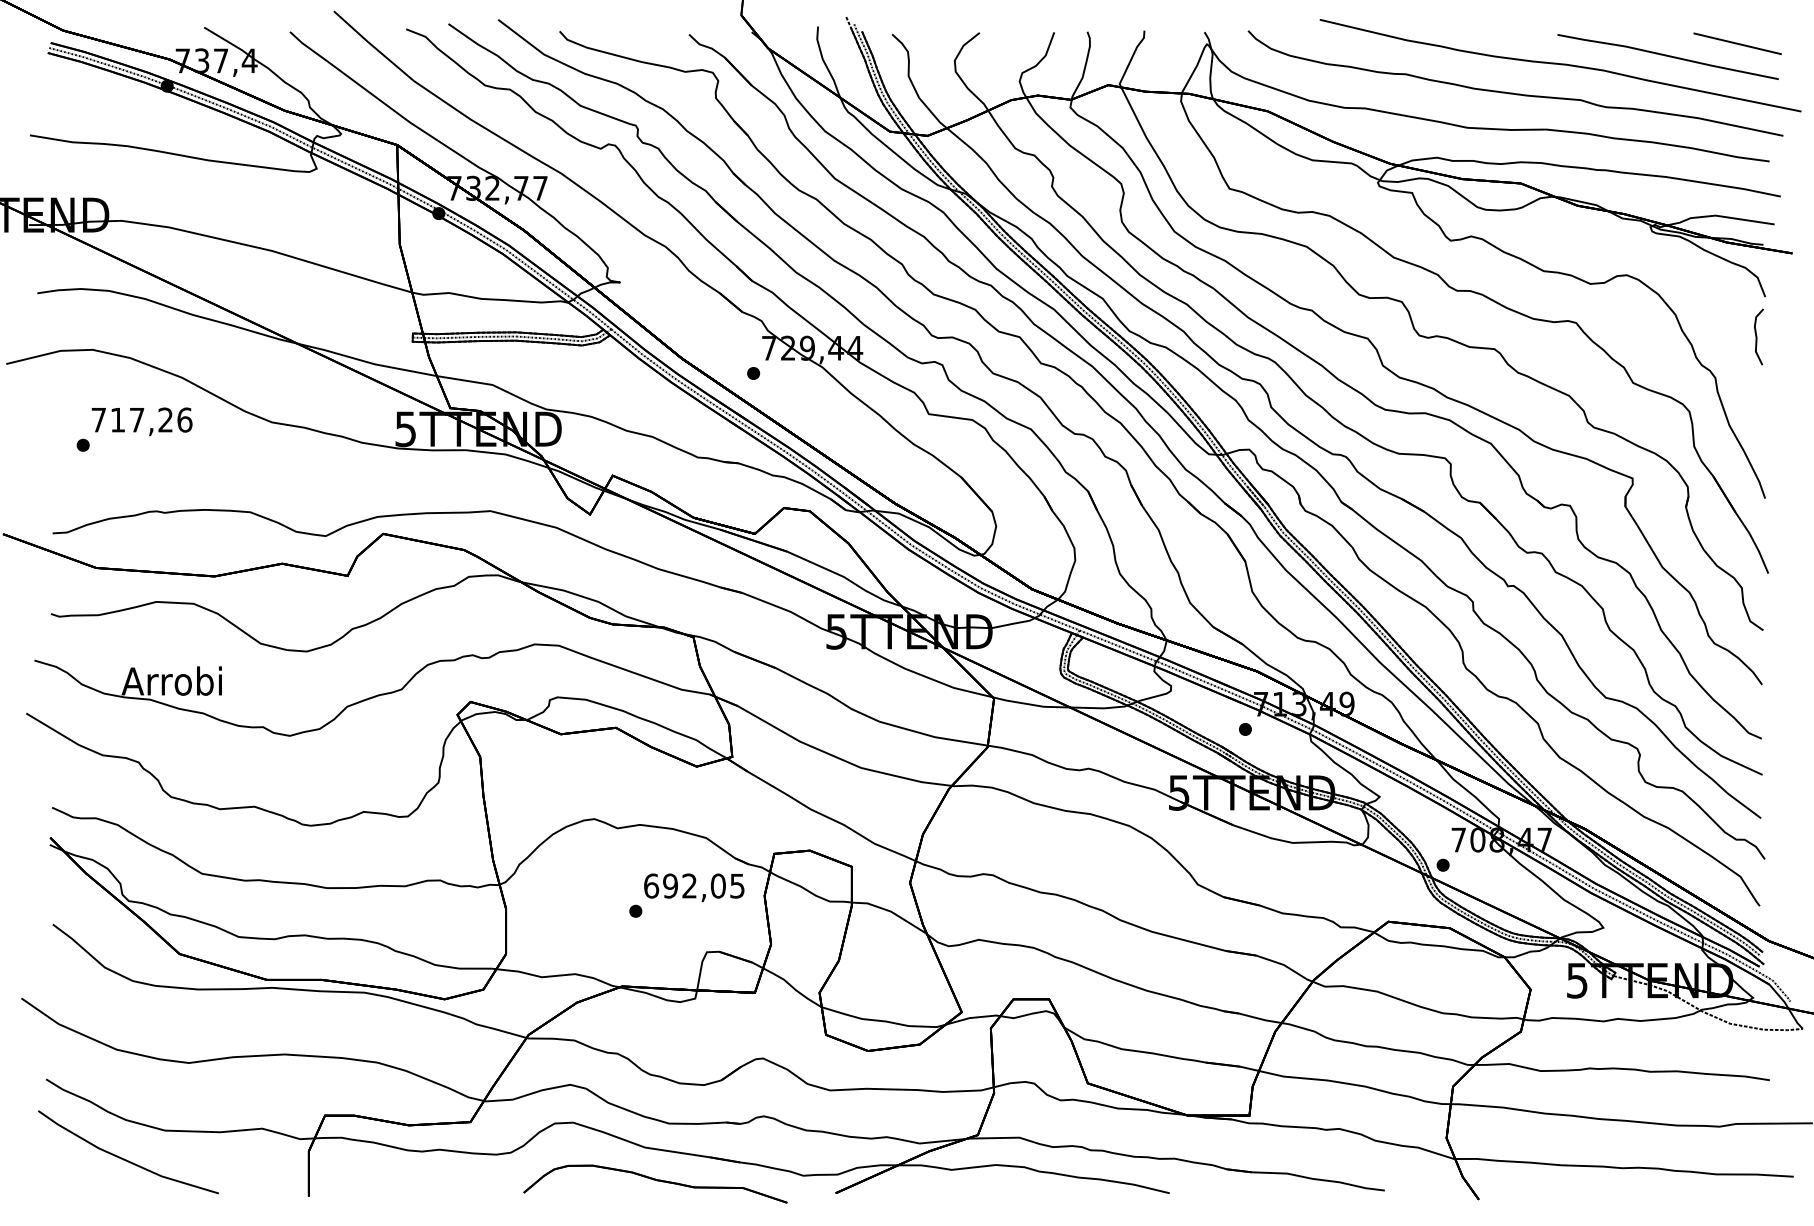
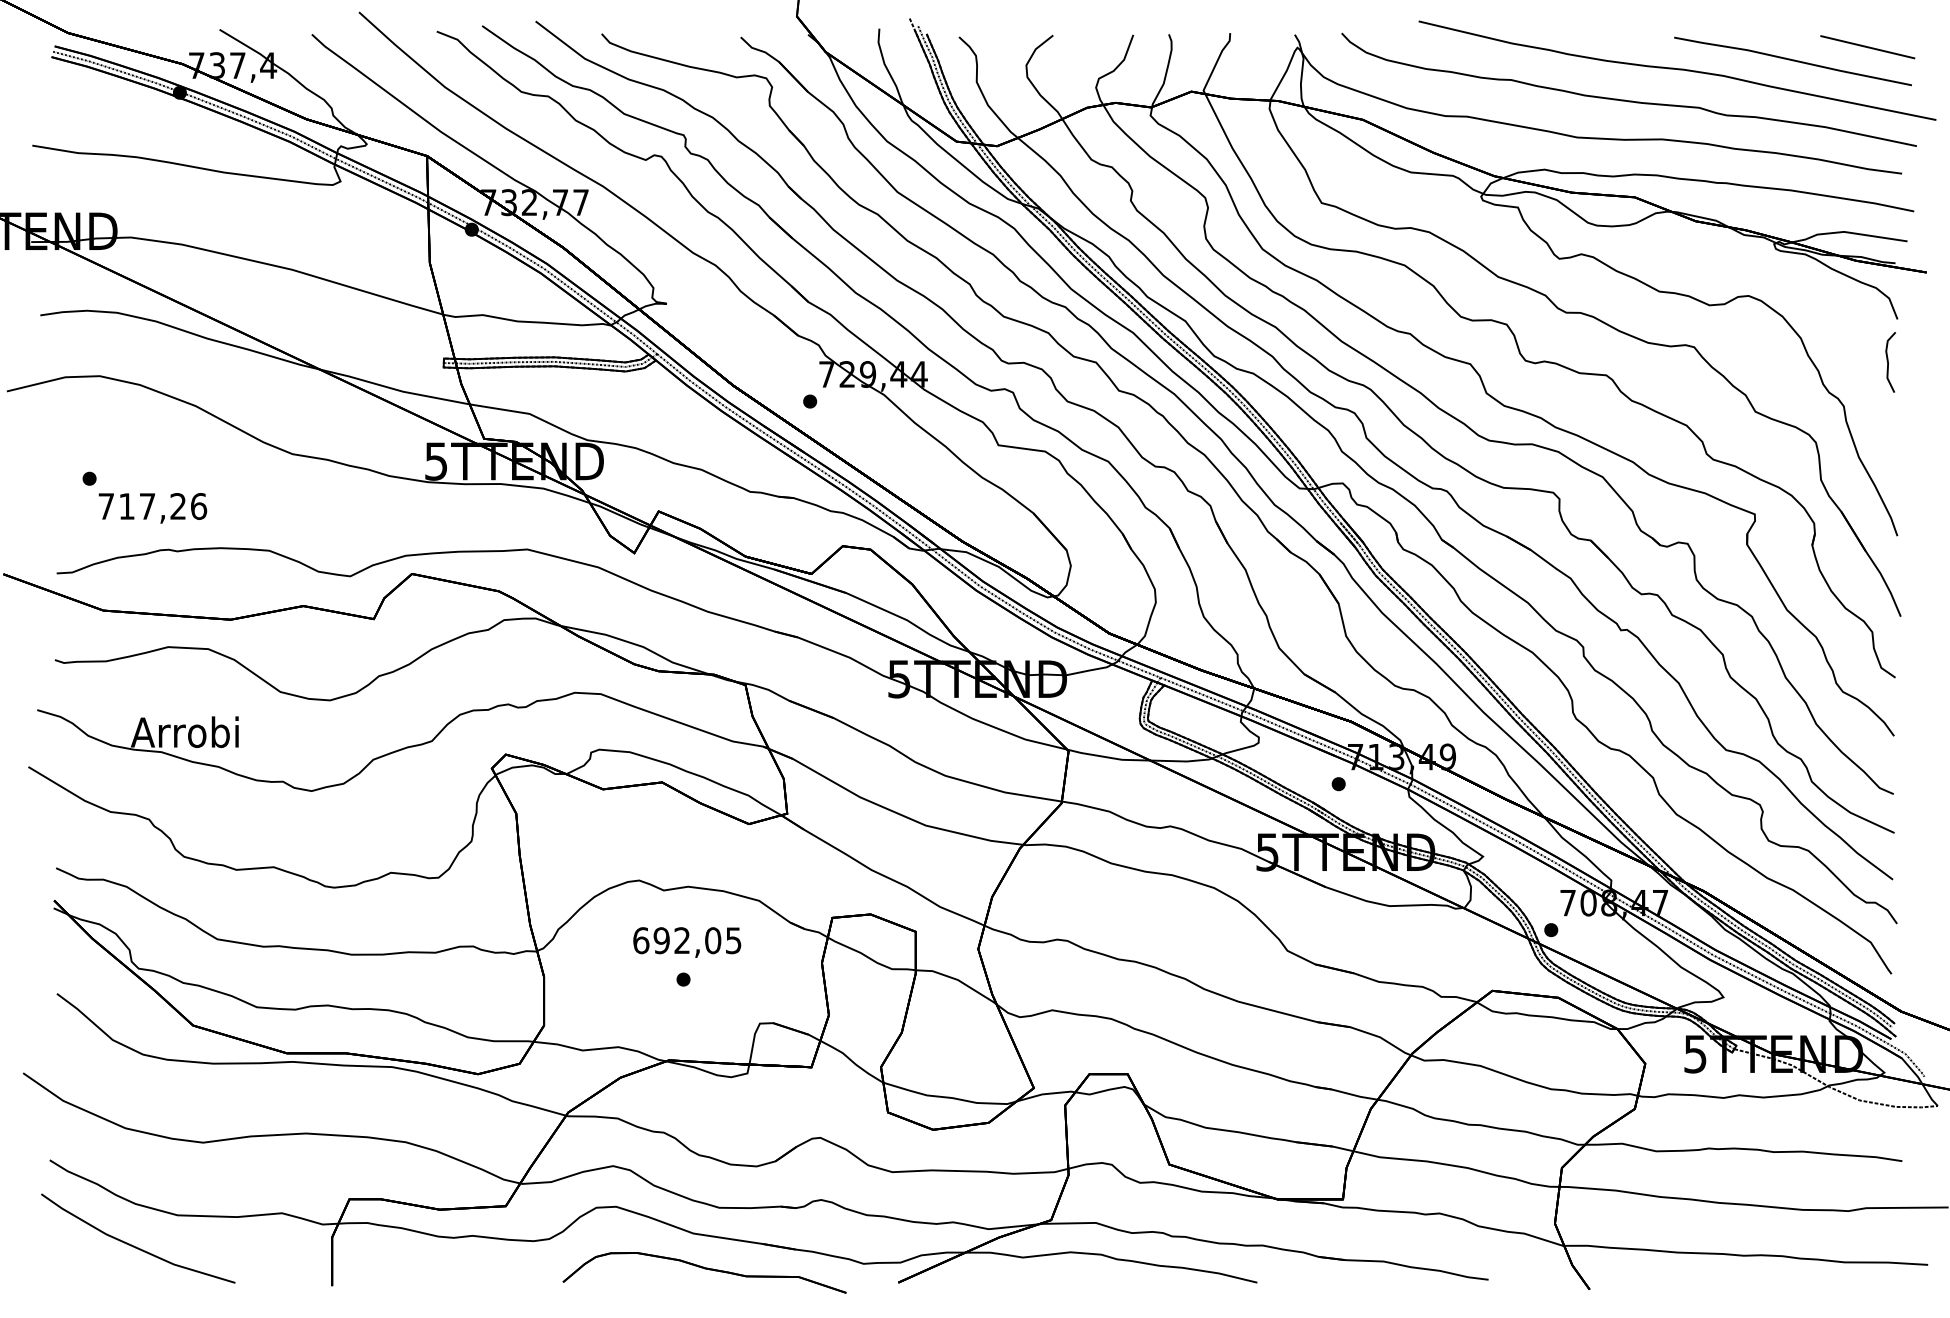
text: (141, 421) -> (152, 507), moved
text: (694, 887) -> (687, 942), moved

